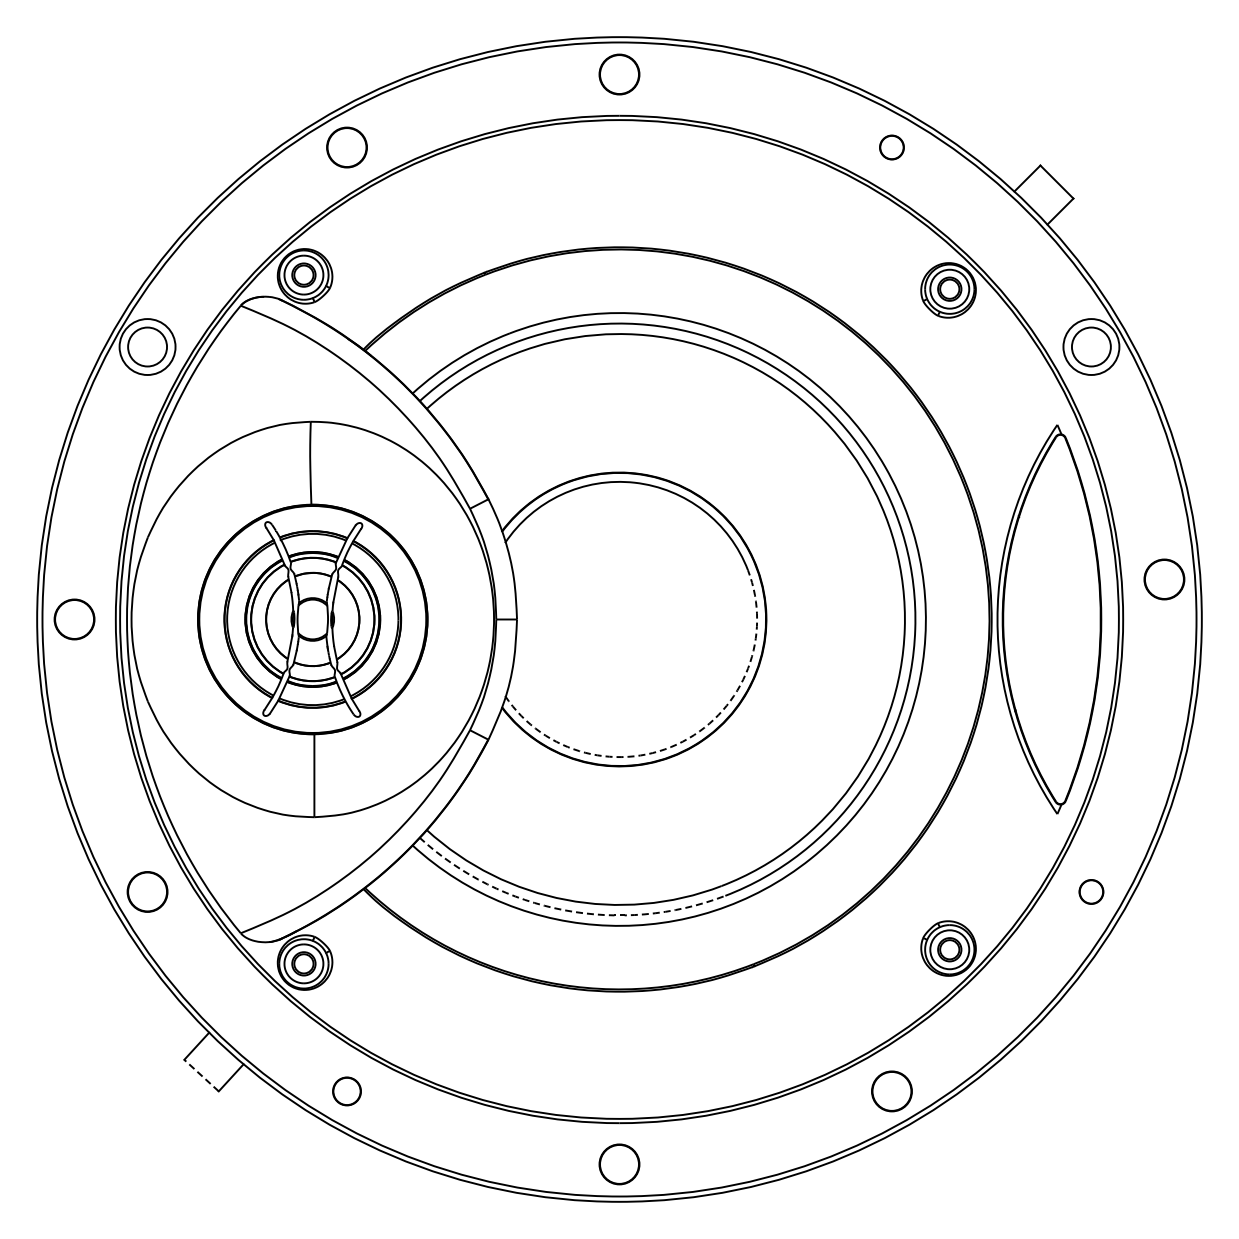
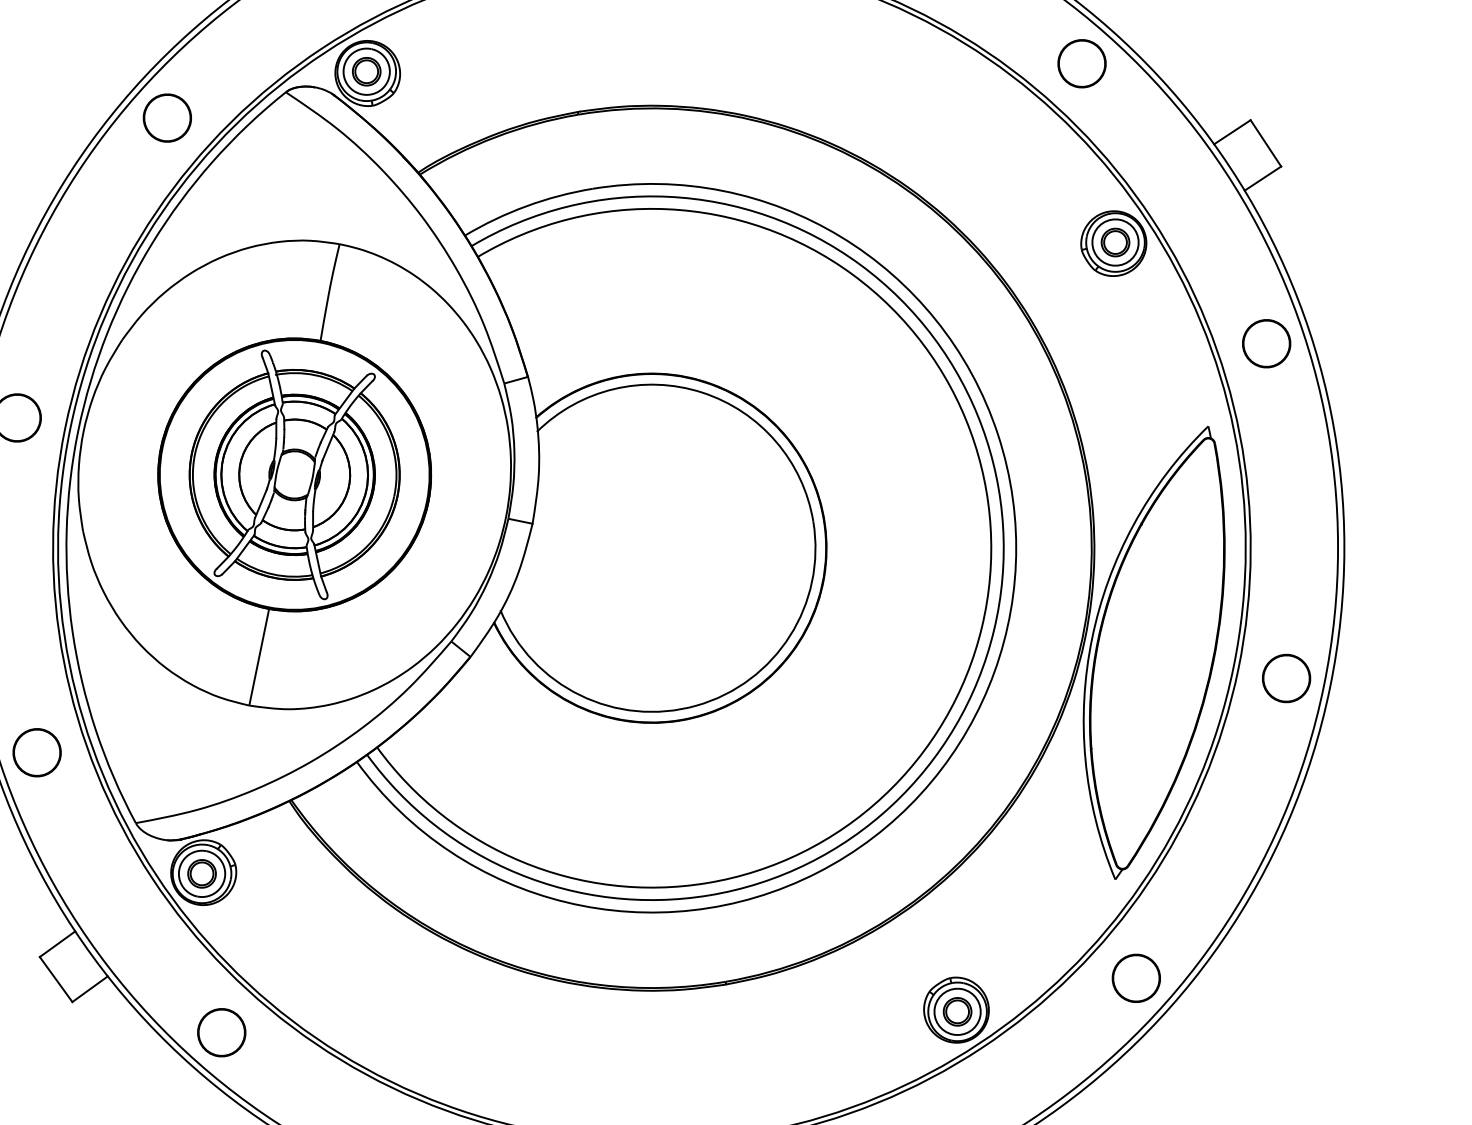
part: (891, 147) -> (1081, 63), size x1.67
circle: (147, 347) -> (167, 118), size x0.71
circle: (1091, 347) -> (1266, 344), size x0.71
part: (1164, 579) -> (1286, 678), moved
arc: (682, 741) -> (696, 705), dashed -> solid
part: (1091, 891) -> (1136, 977), size x1.67
arc: (564, 910) -> (518, 874), dashed -> solid
line: (201, 1075) -> (56, 979), dashed -> solid
part: (346, 1091) -> (221, 1032), size x1.43

